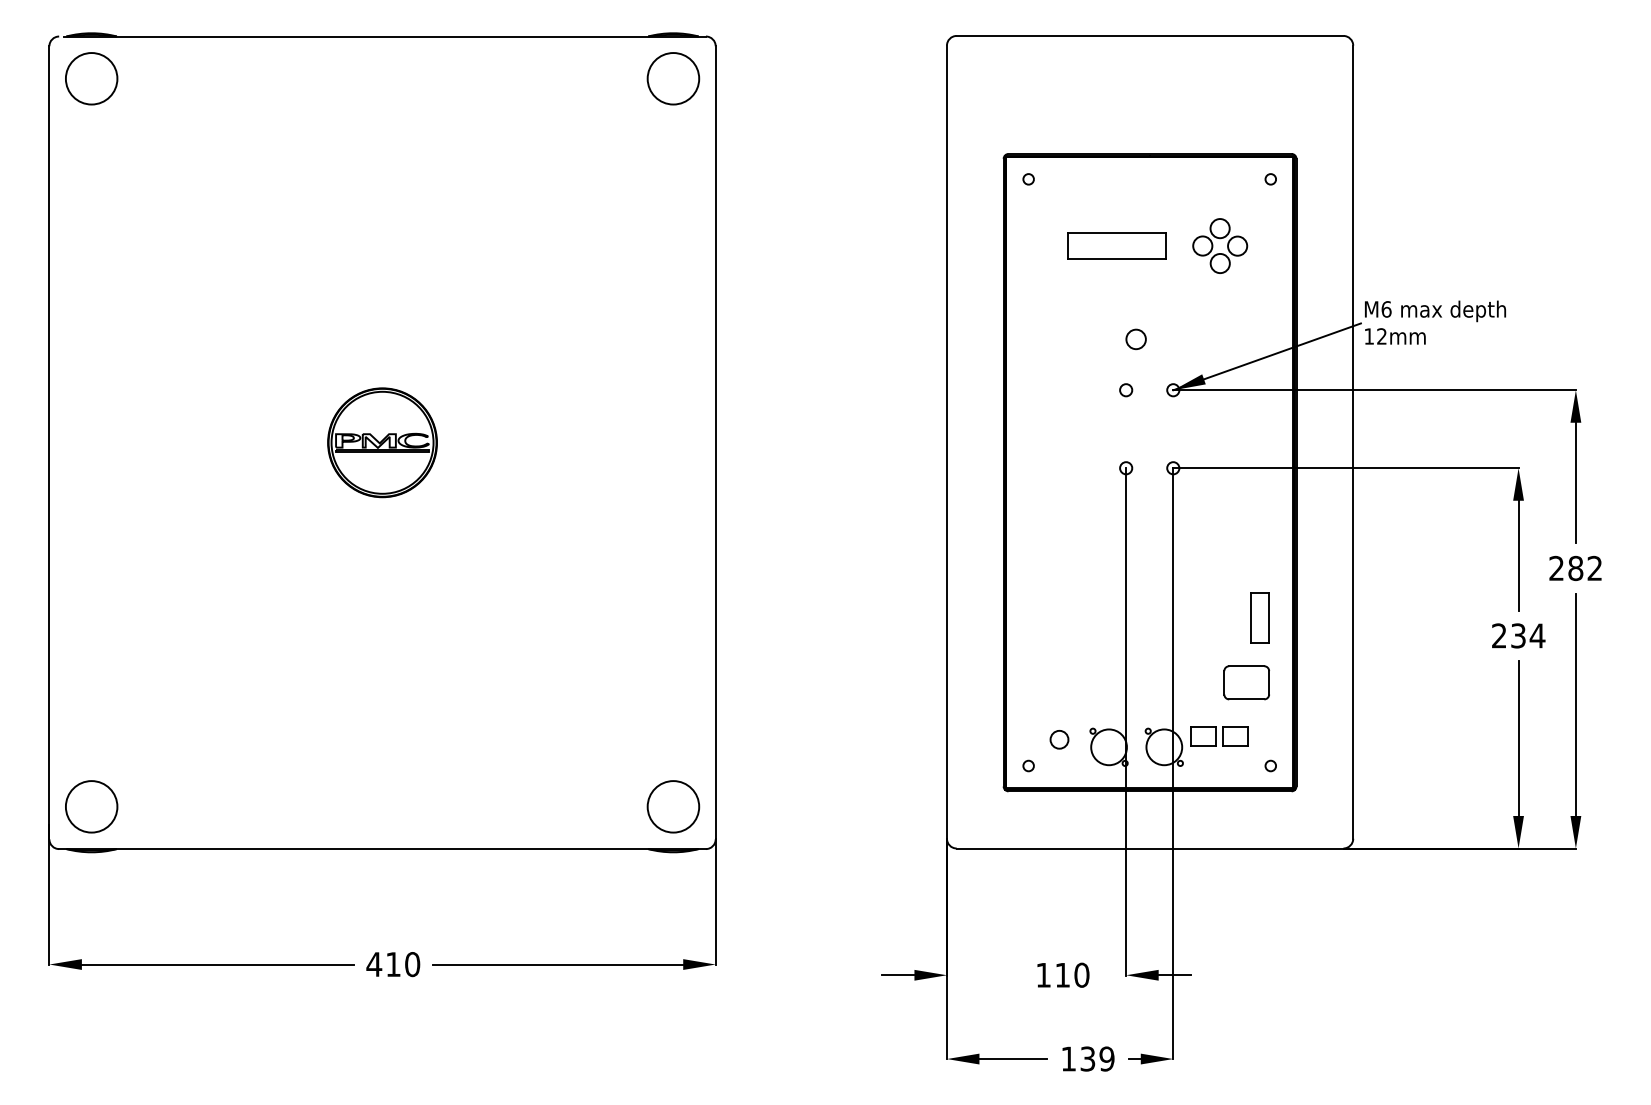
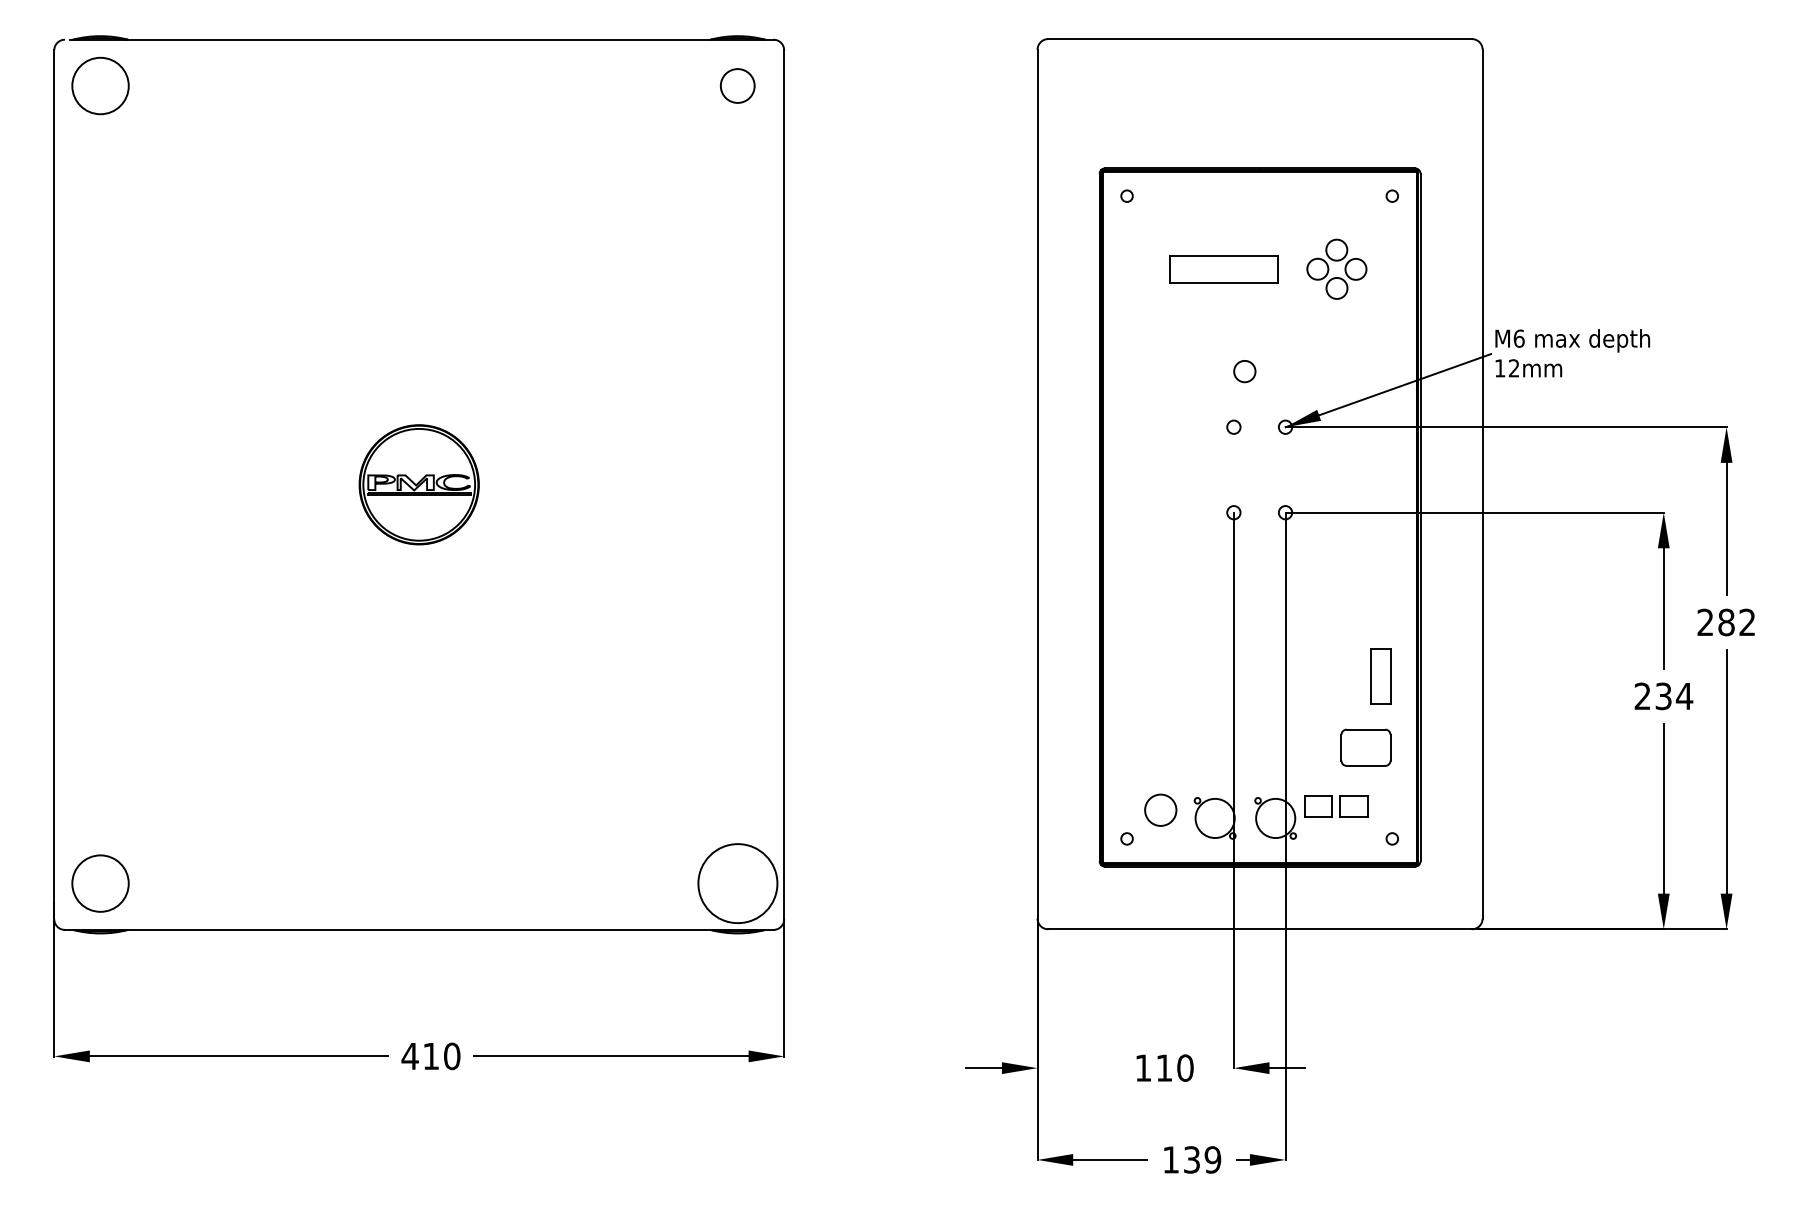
circle: (673, 78) -> (737, 85), size x0.6
circle: (1059, 739) -> (1160, 809), size x1.6
circle: (673, 806) -> (737, 883), size x1.4

